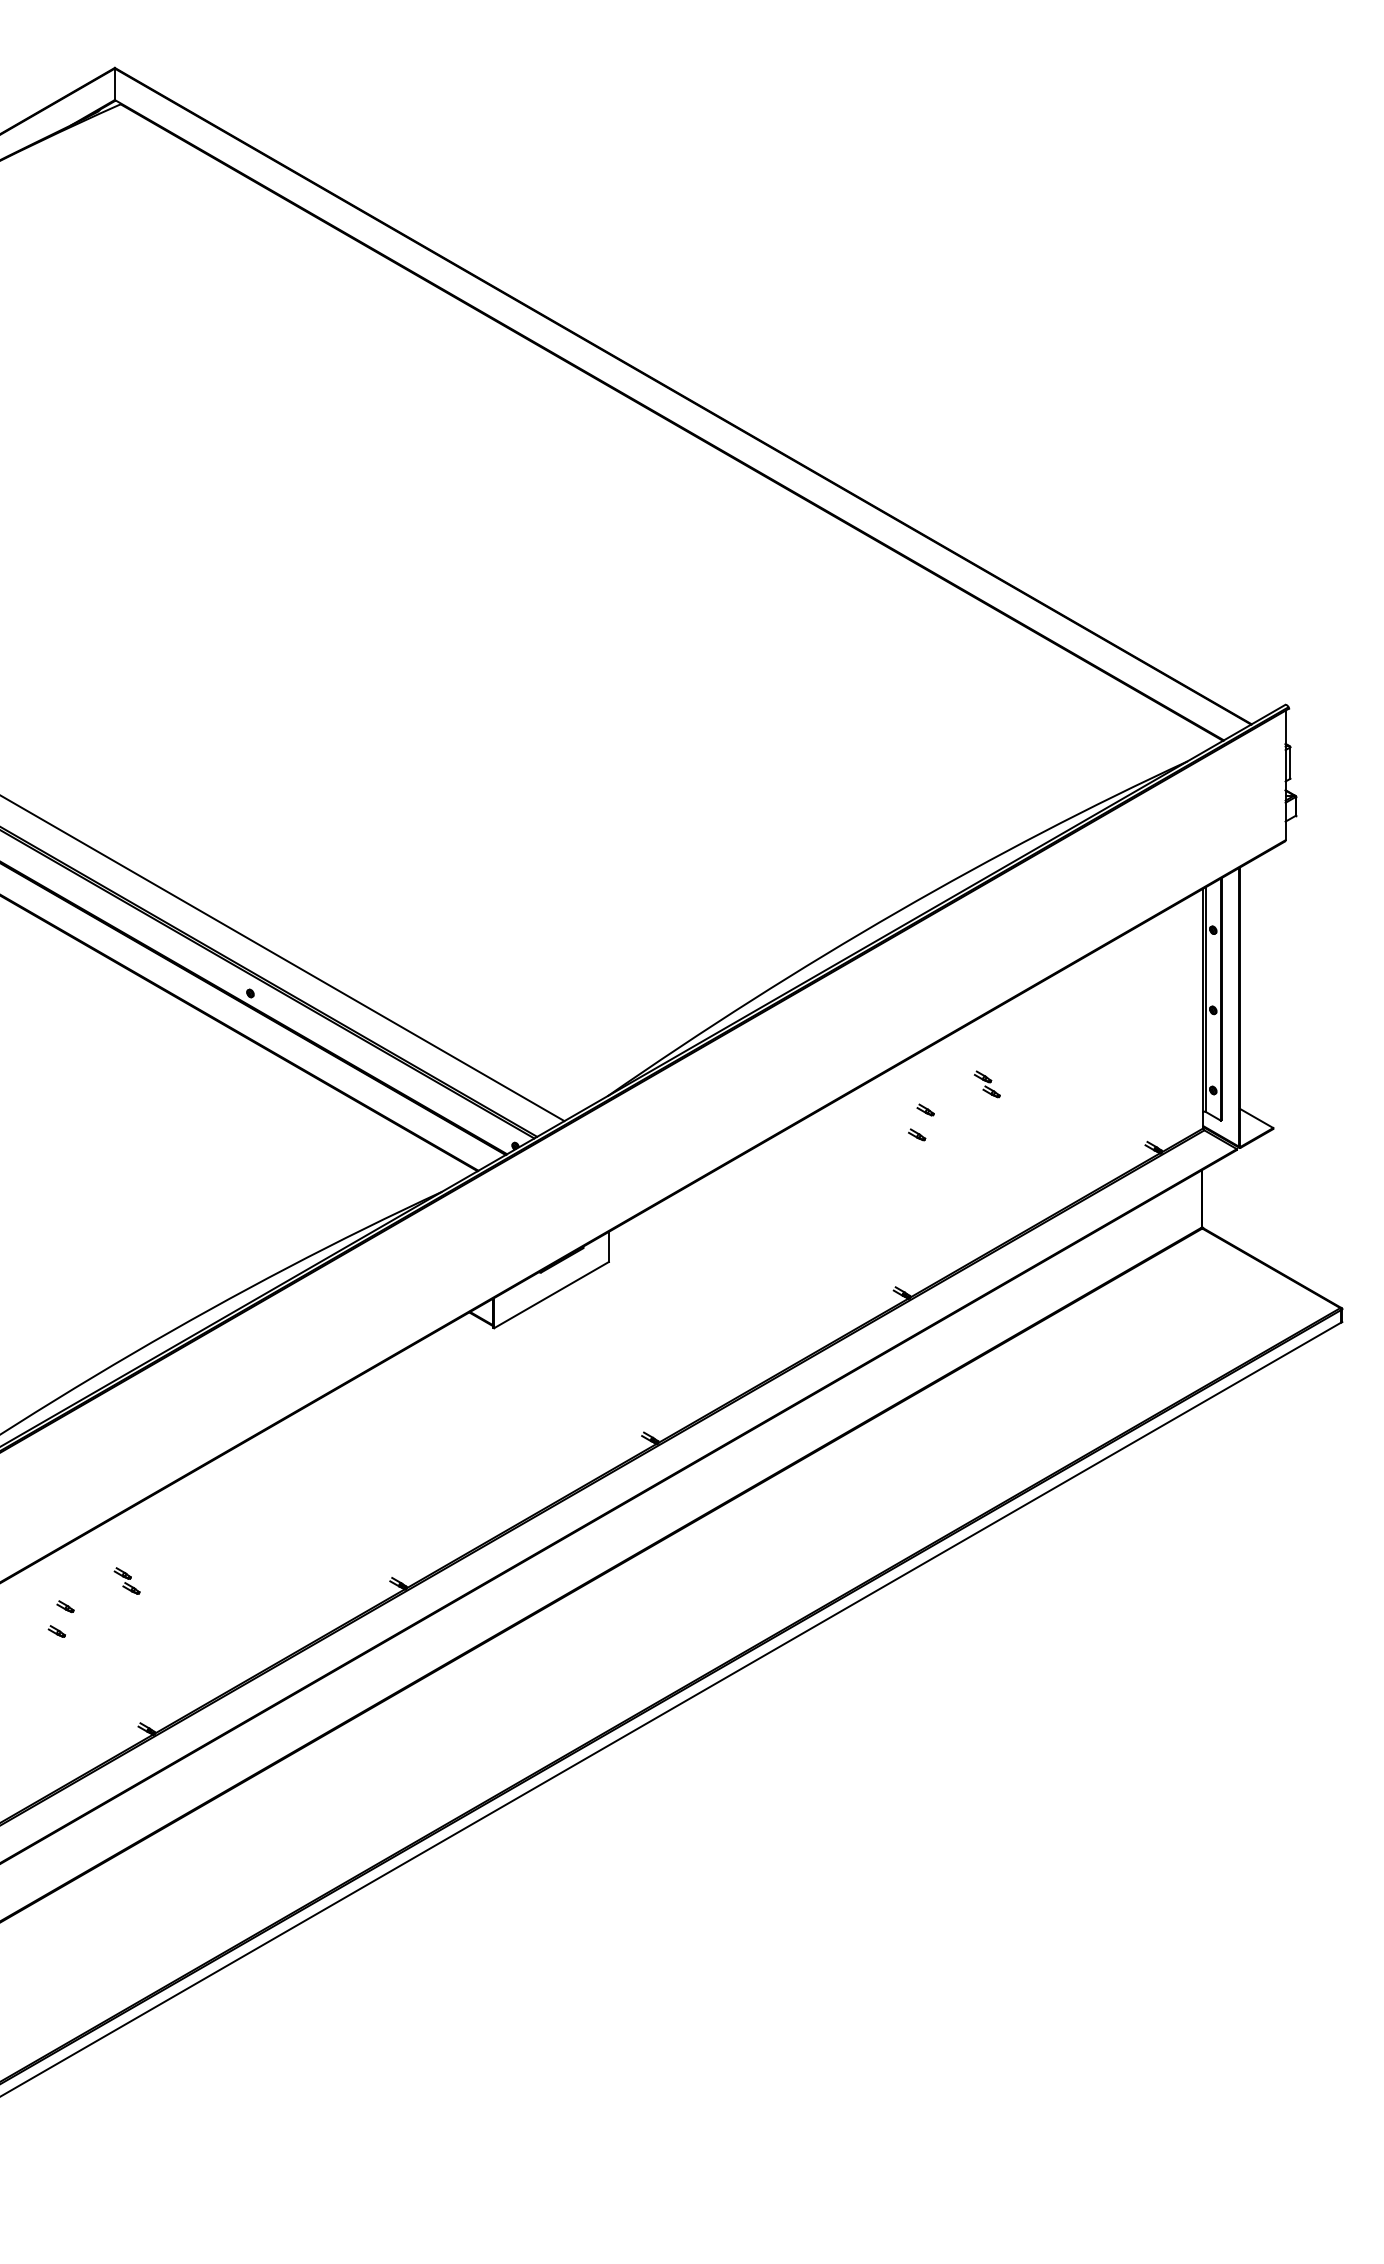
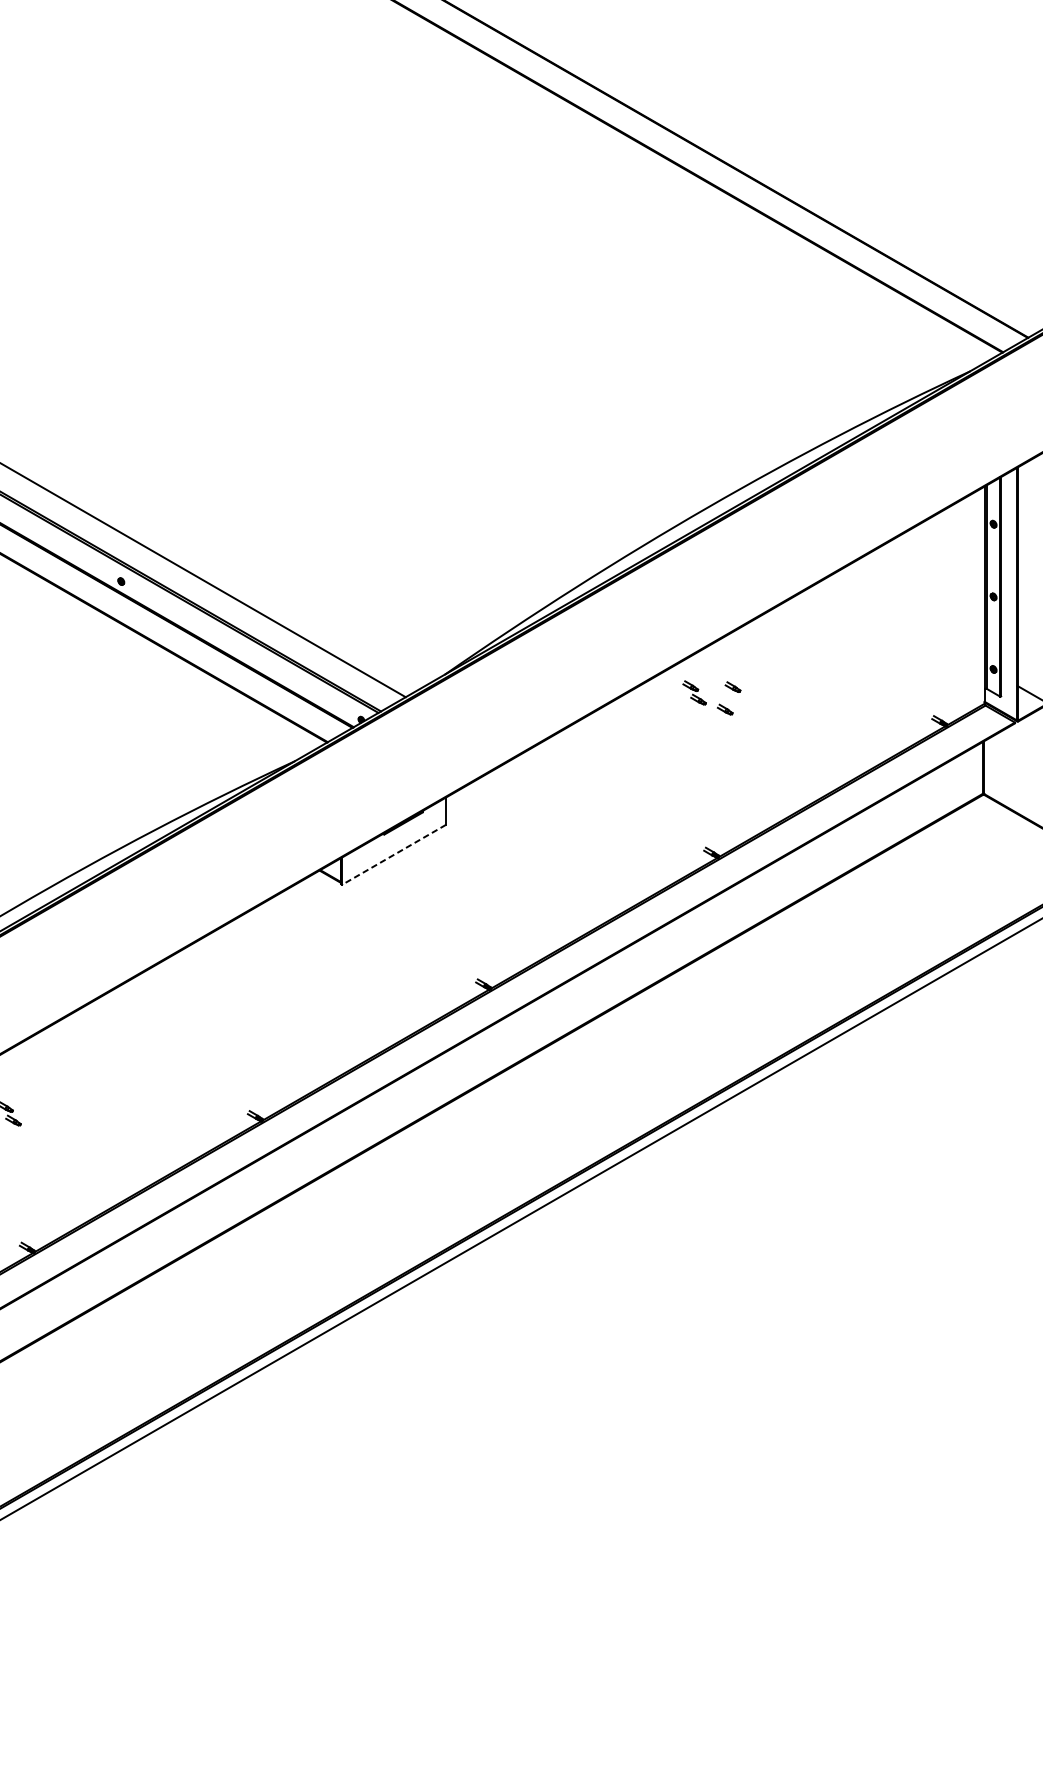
part: (986, 1084) -> (693, 693), moved
line: (551, 1295) -> (394, 855), solid -> dashed

